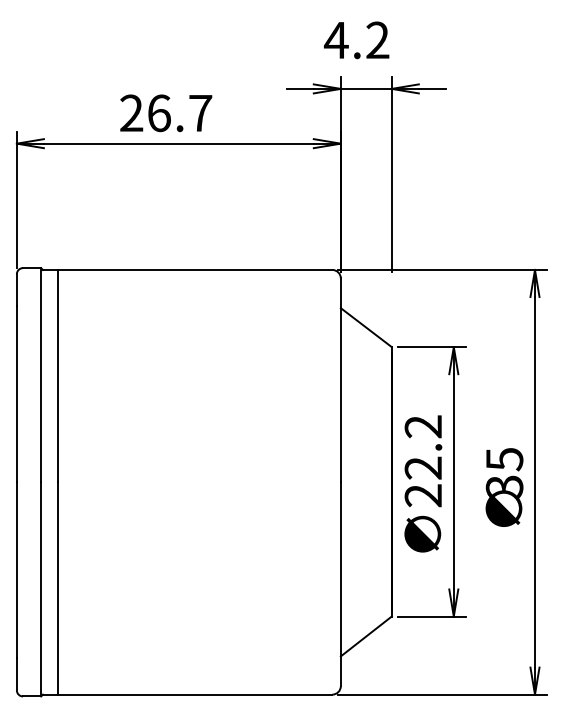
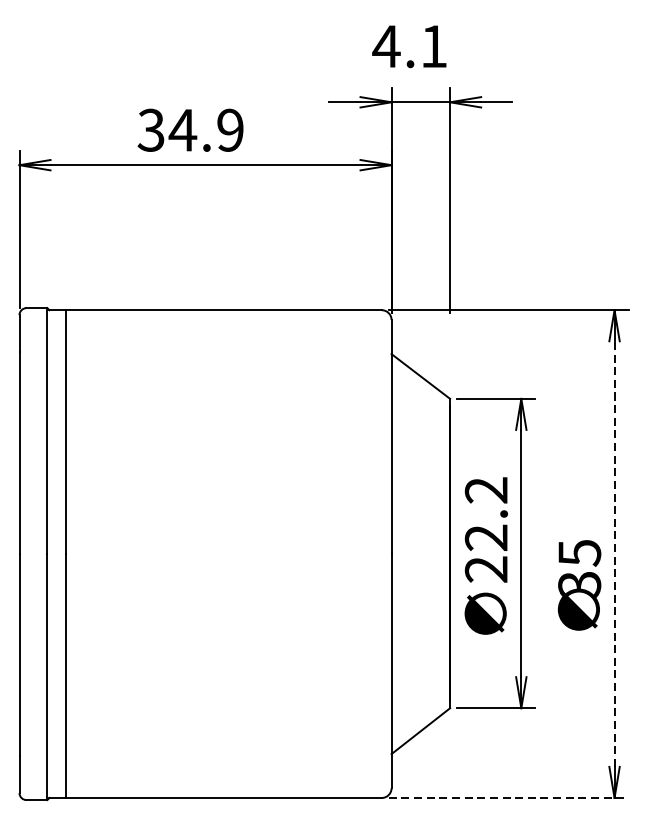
text: (377, 39) -> (433, 45), 4.2 -> 4.1
text: (165, 113) -> (190, 130), 26.7 -> 34.9
line: (534, 481) -> (613, 553), solid -> dashed
text: (504, 487) -> (579, 585), moved
line: (443, 694) -> (509, 797), solid -> dashed

